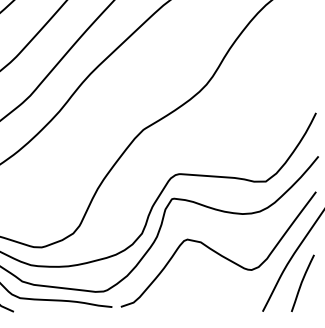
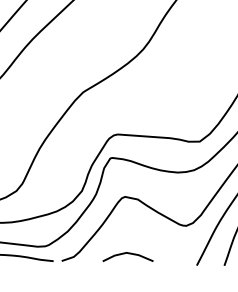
curve: (190, 299) -> (128, 253), added

